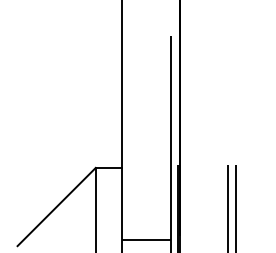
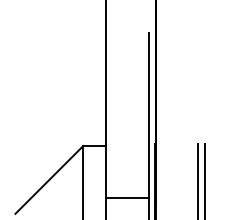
line: (146, 239) -> (127, 197), moved

